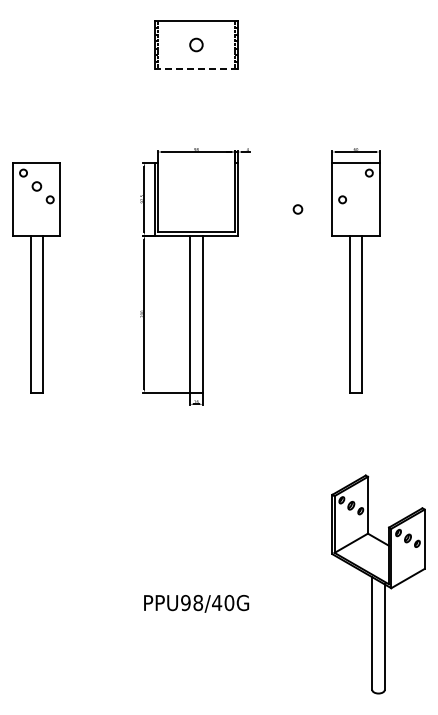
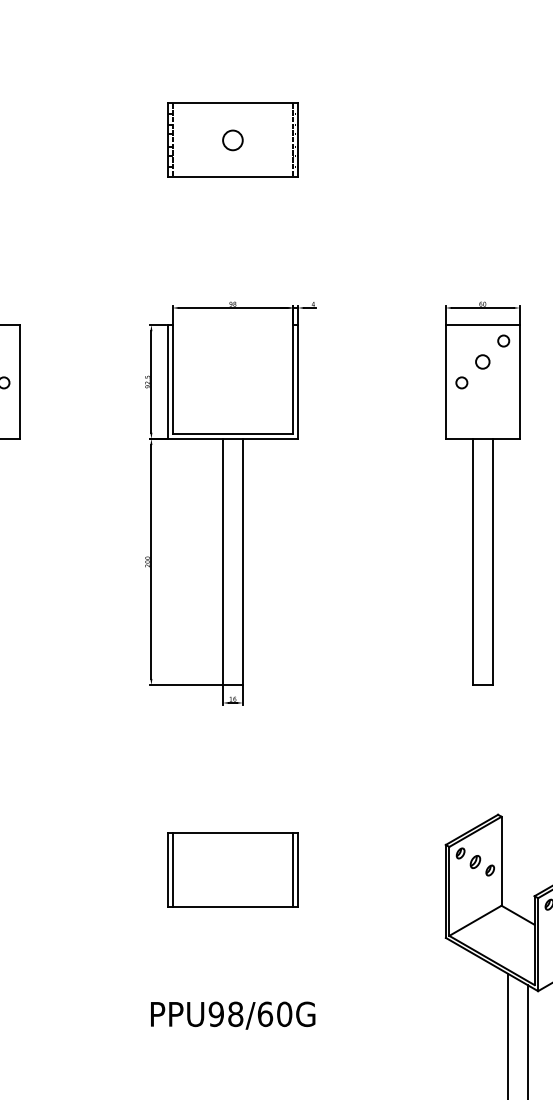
line: (196, 68) -> (233, 177), dashed -> solid
circle: (297, 209) -> (482, 362), moved
part: (196, 510) -> (233, 869), added
text: (217, 602) -> (265, 1013), PPU98/40G -> PPU98/60G

